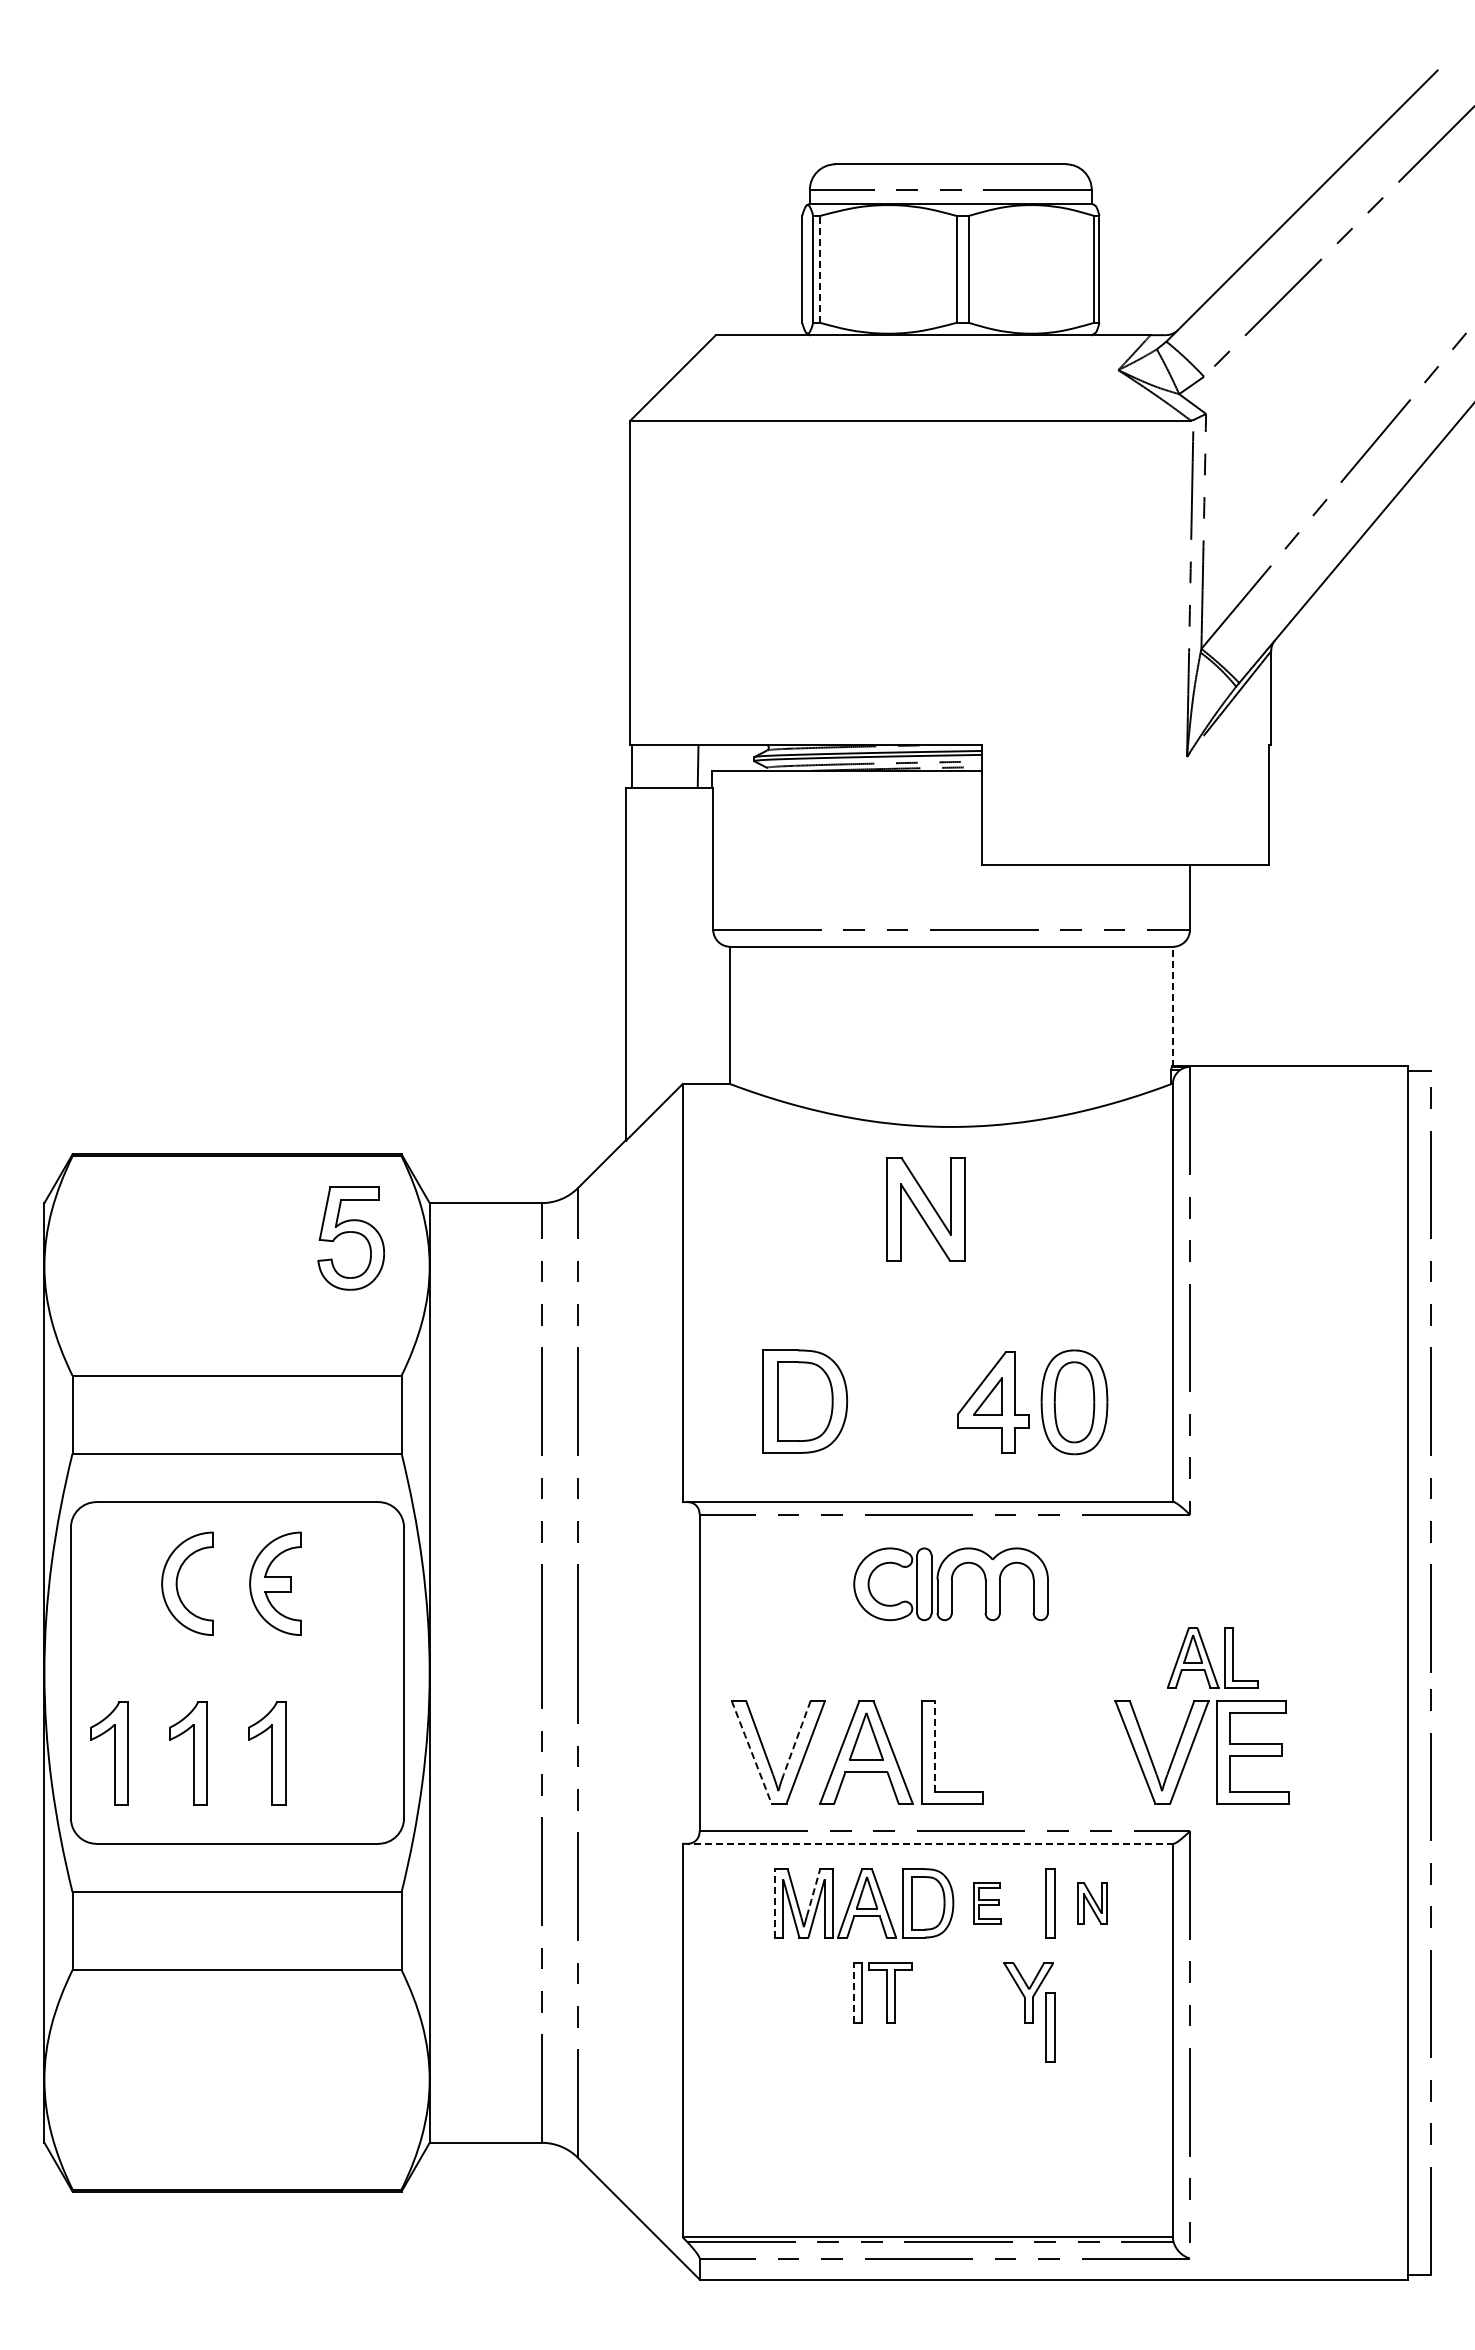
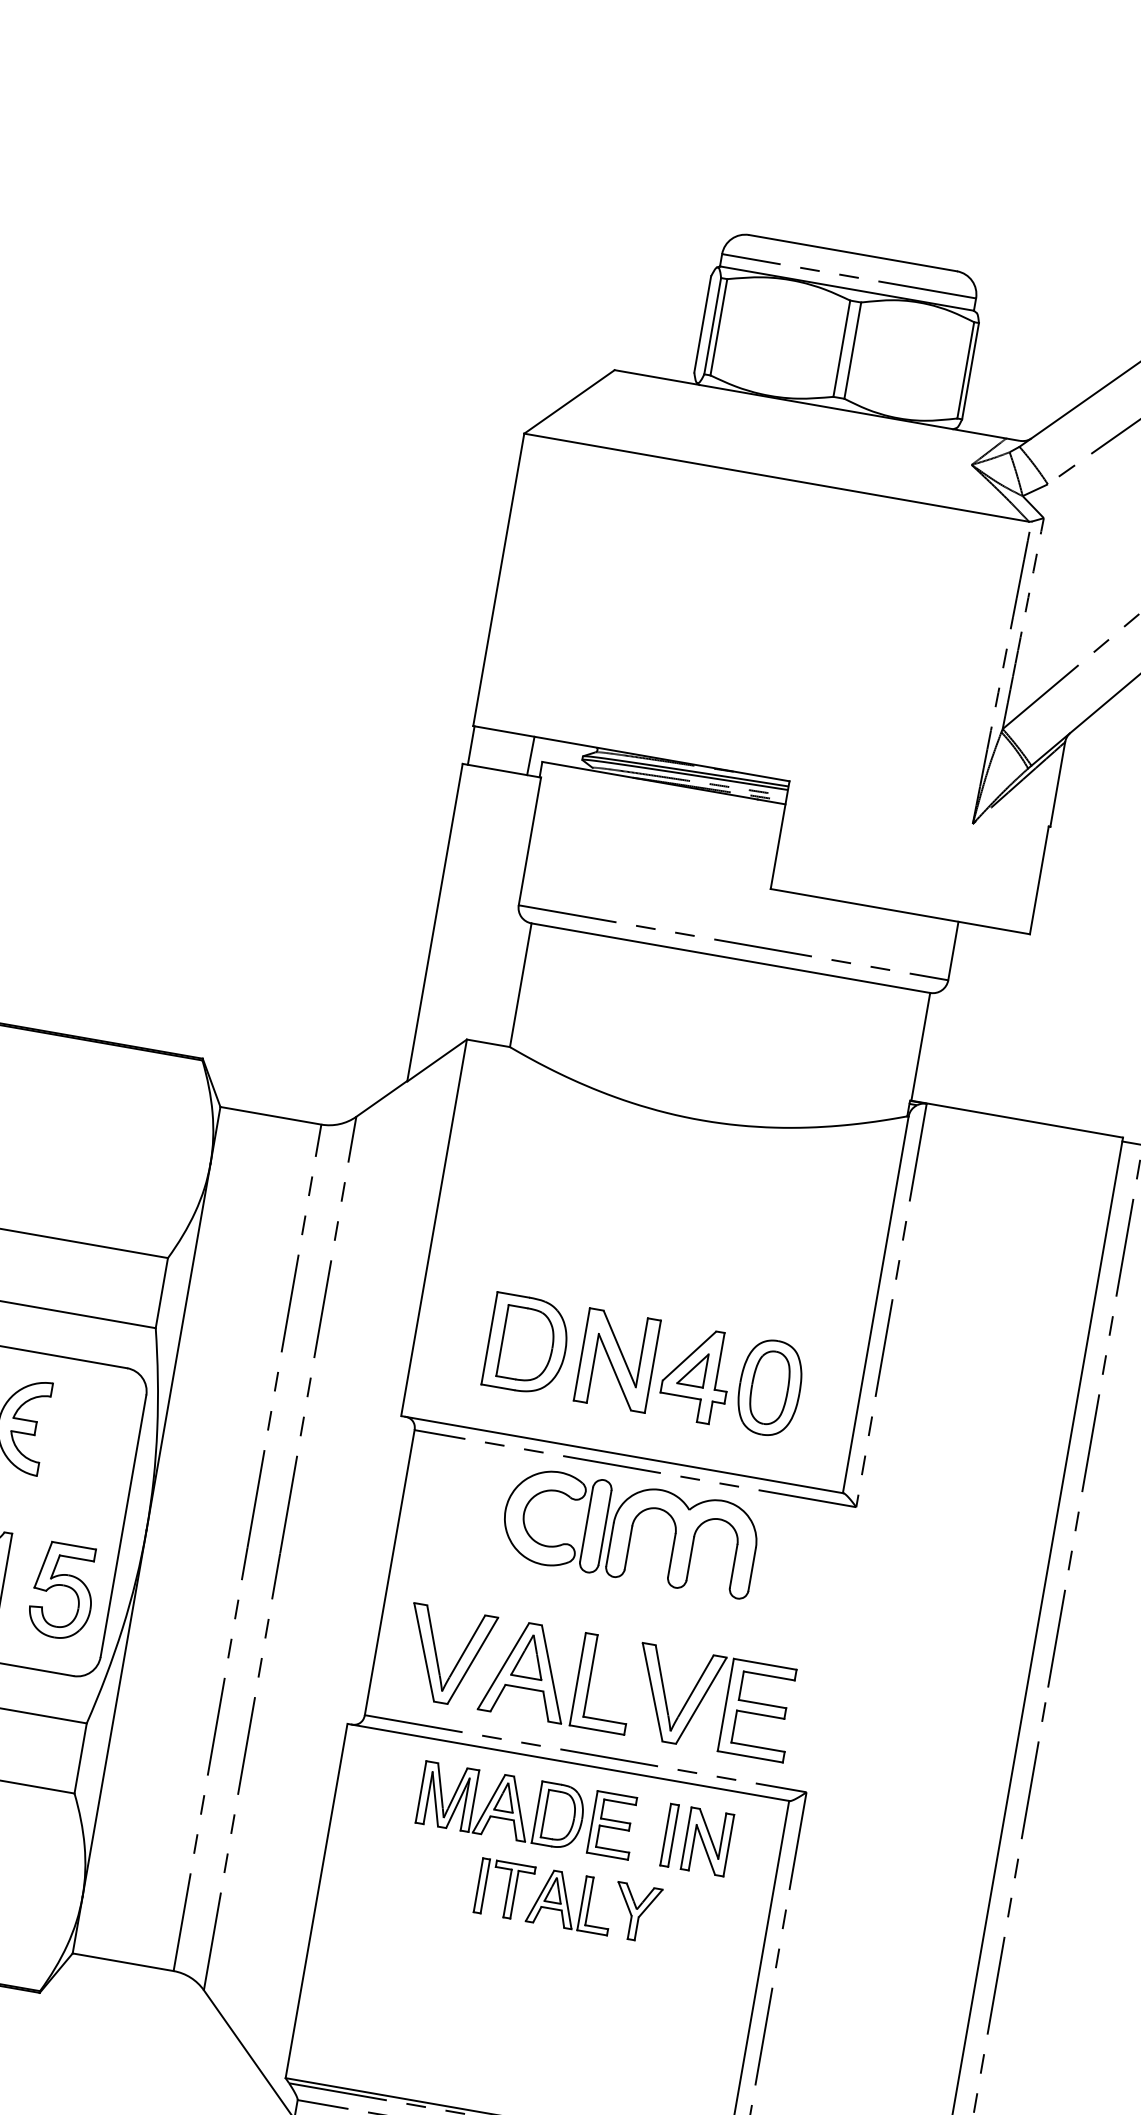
line: (820, 268) -> (719, 326), dashed -> solid
line: (1172, 1006) -> (920, 1046), dashed -> solid
part: (925, 1209) -> (616, 1360), moved
part: (351, 1238) -> (63, 1591), moved
part: (950, 1584) -> (629, 1532), size x1.43
part: (1212, 1657) -> (570, 1900), moved
line: (797, 1737) -> (467, 1646), dashed -> solid
line: (935, 1745) -> (590, 1675), dashed -> solid
part: (1191, 1750) -> (703, 1699), moved
line: (751, 1753) -> (423, 1653), dashed -> solid
line: (929, 1843) -> (569, 1762), dashed -> solid
line: (813, 1892) -> (457, 1788), dashed -> solid
line: (774, 1902) -> (421, 1791), dashed -> solid
part: (987, 1903) -> (612, 1825), size x1.67
part: (1092, 1903) -> (707, 1842), size x1.67
line: (853, 1993) -> (477, 1885), dashed -> solid
part: (1050, 2027) -> (650, 1947), removed

